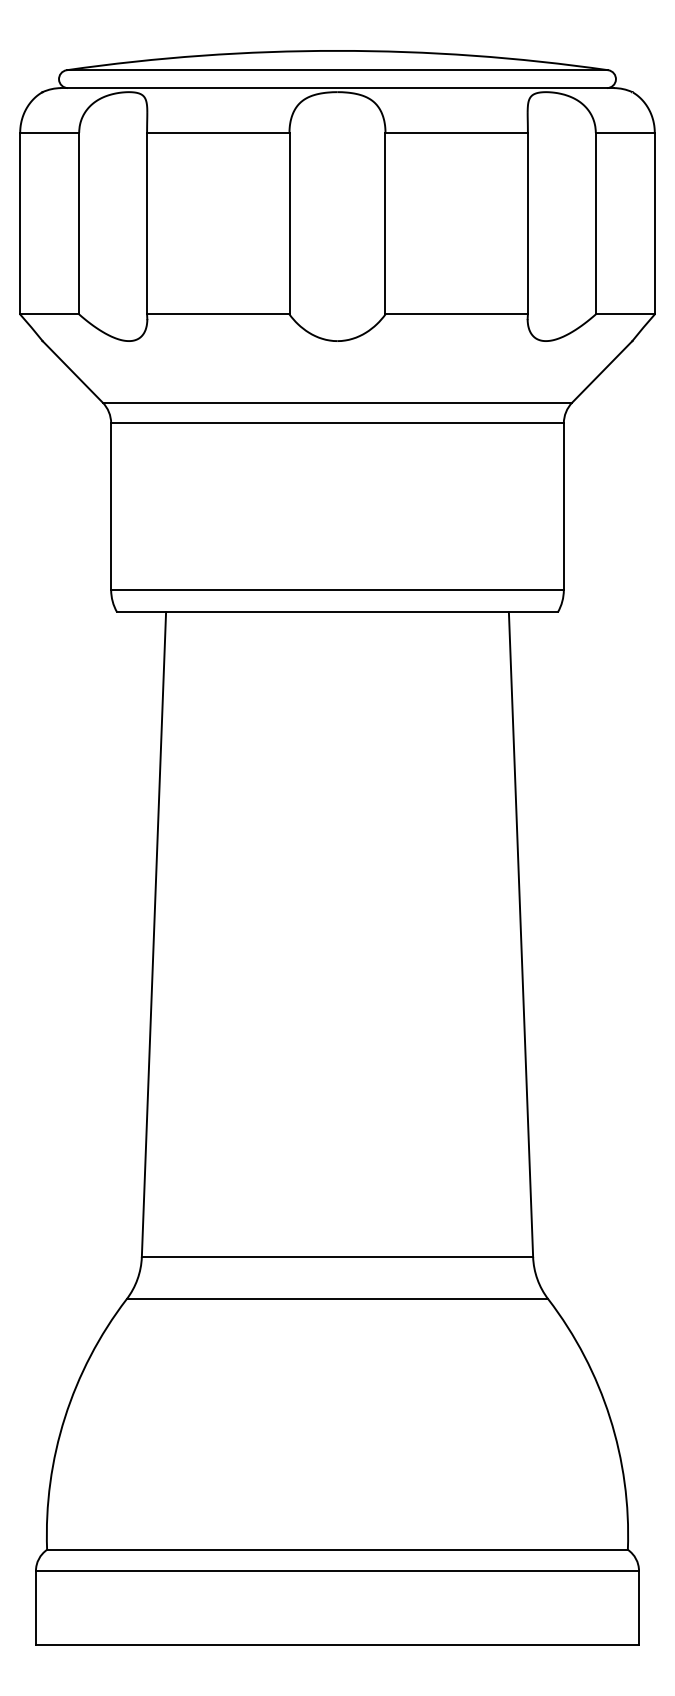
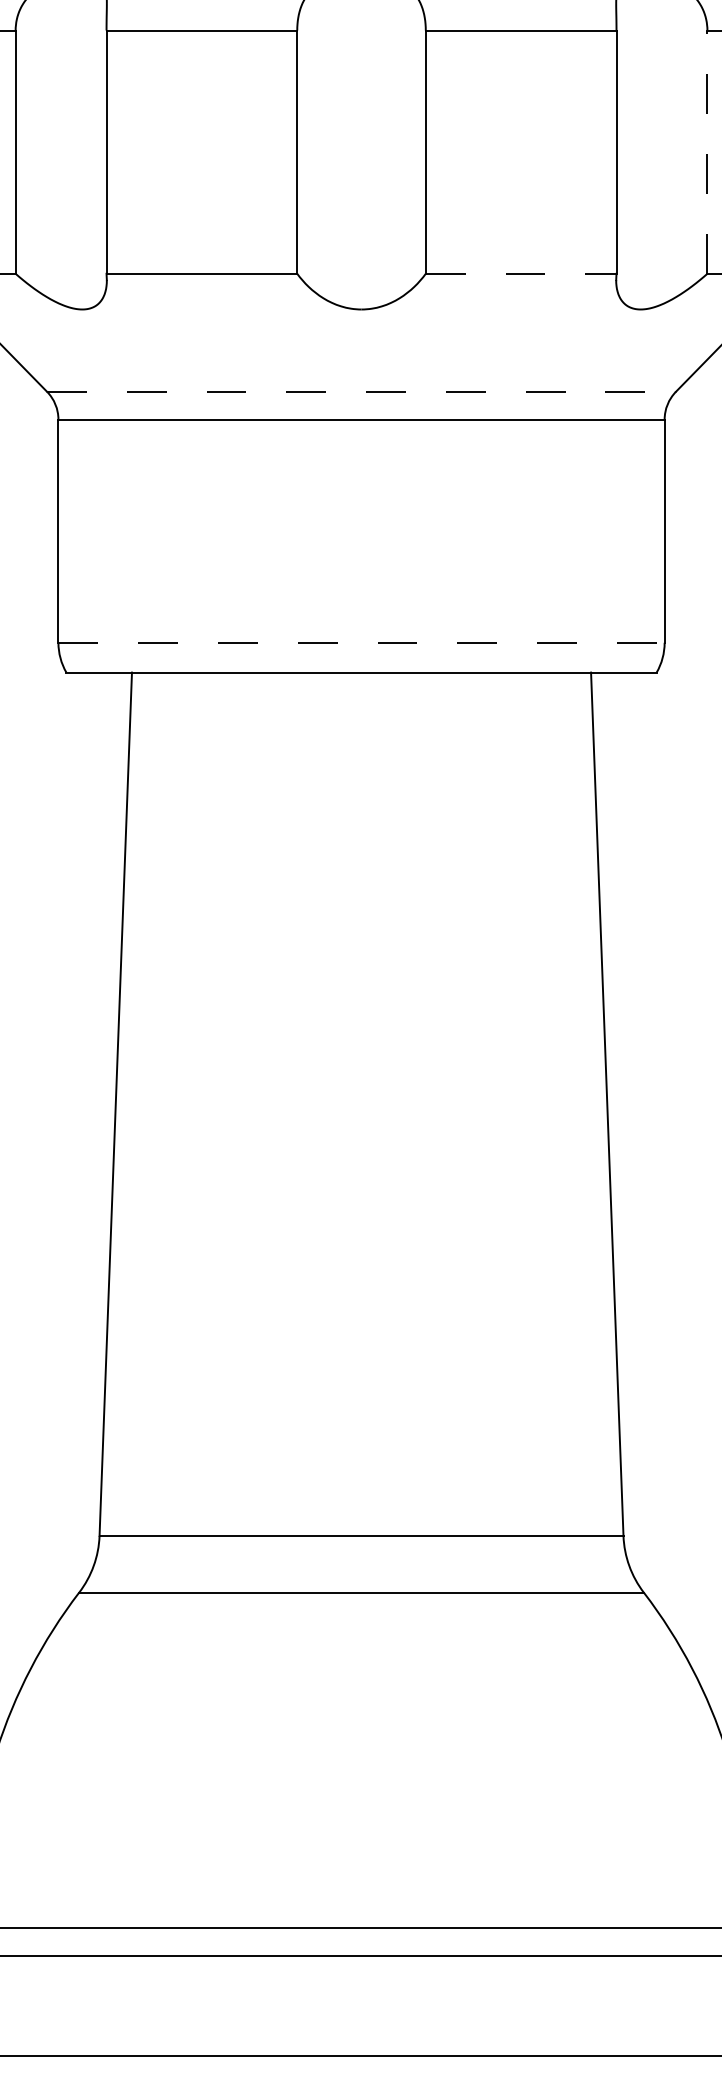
line: (595, 223) -> (707, 151), solid -> dashed
line: (457, 314) -> (522, 273), solid -> dashed
line: (337, 402) -> (361, 391), solid -> dashed
line: (338, 589) -> (362, 642), solid -> dashed

